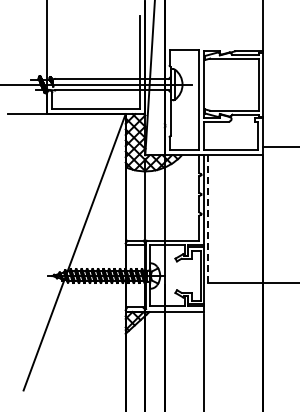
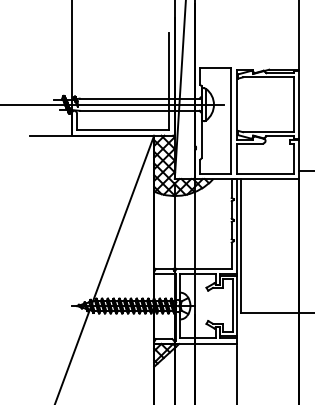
line: (208, 219) -> (241, 246), dashed -> solid

